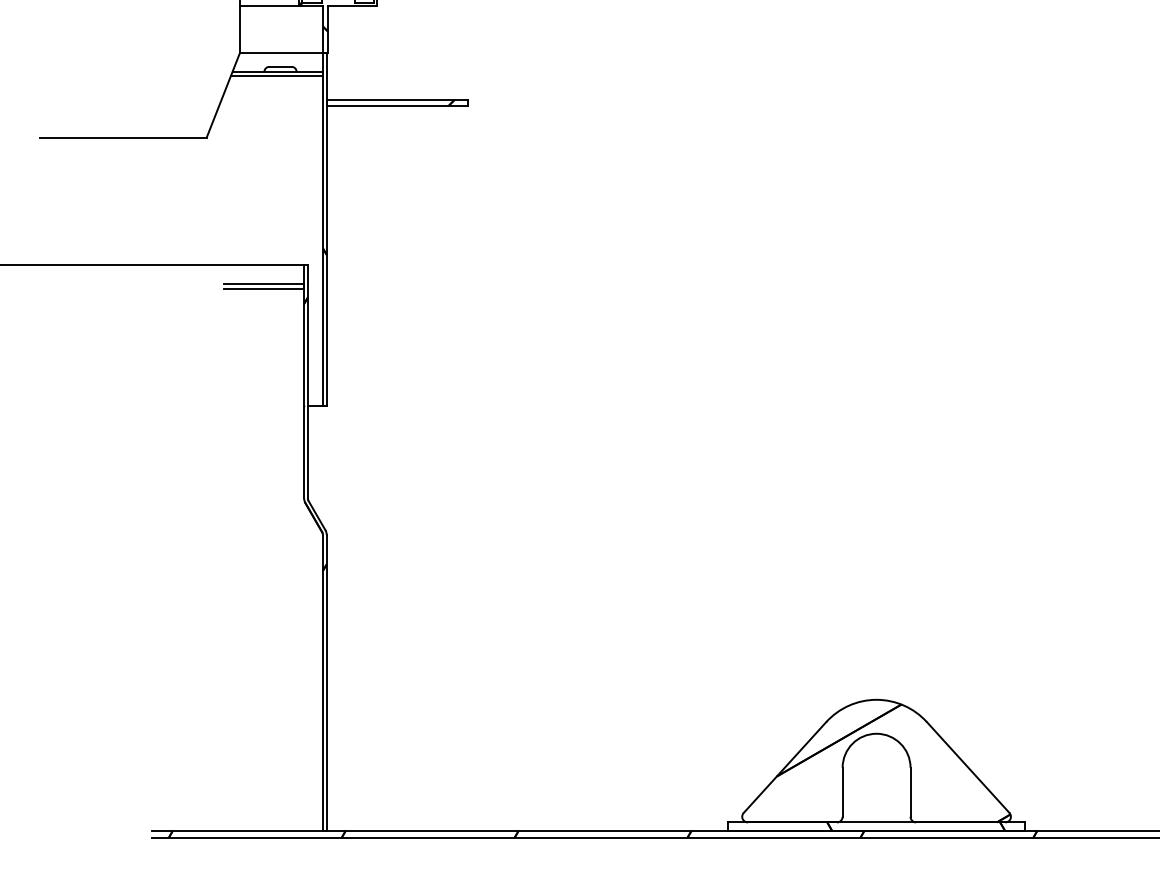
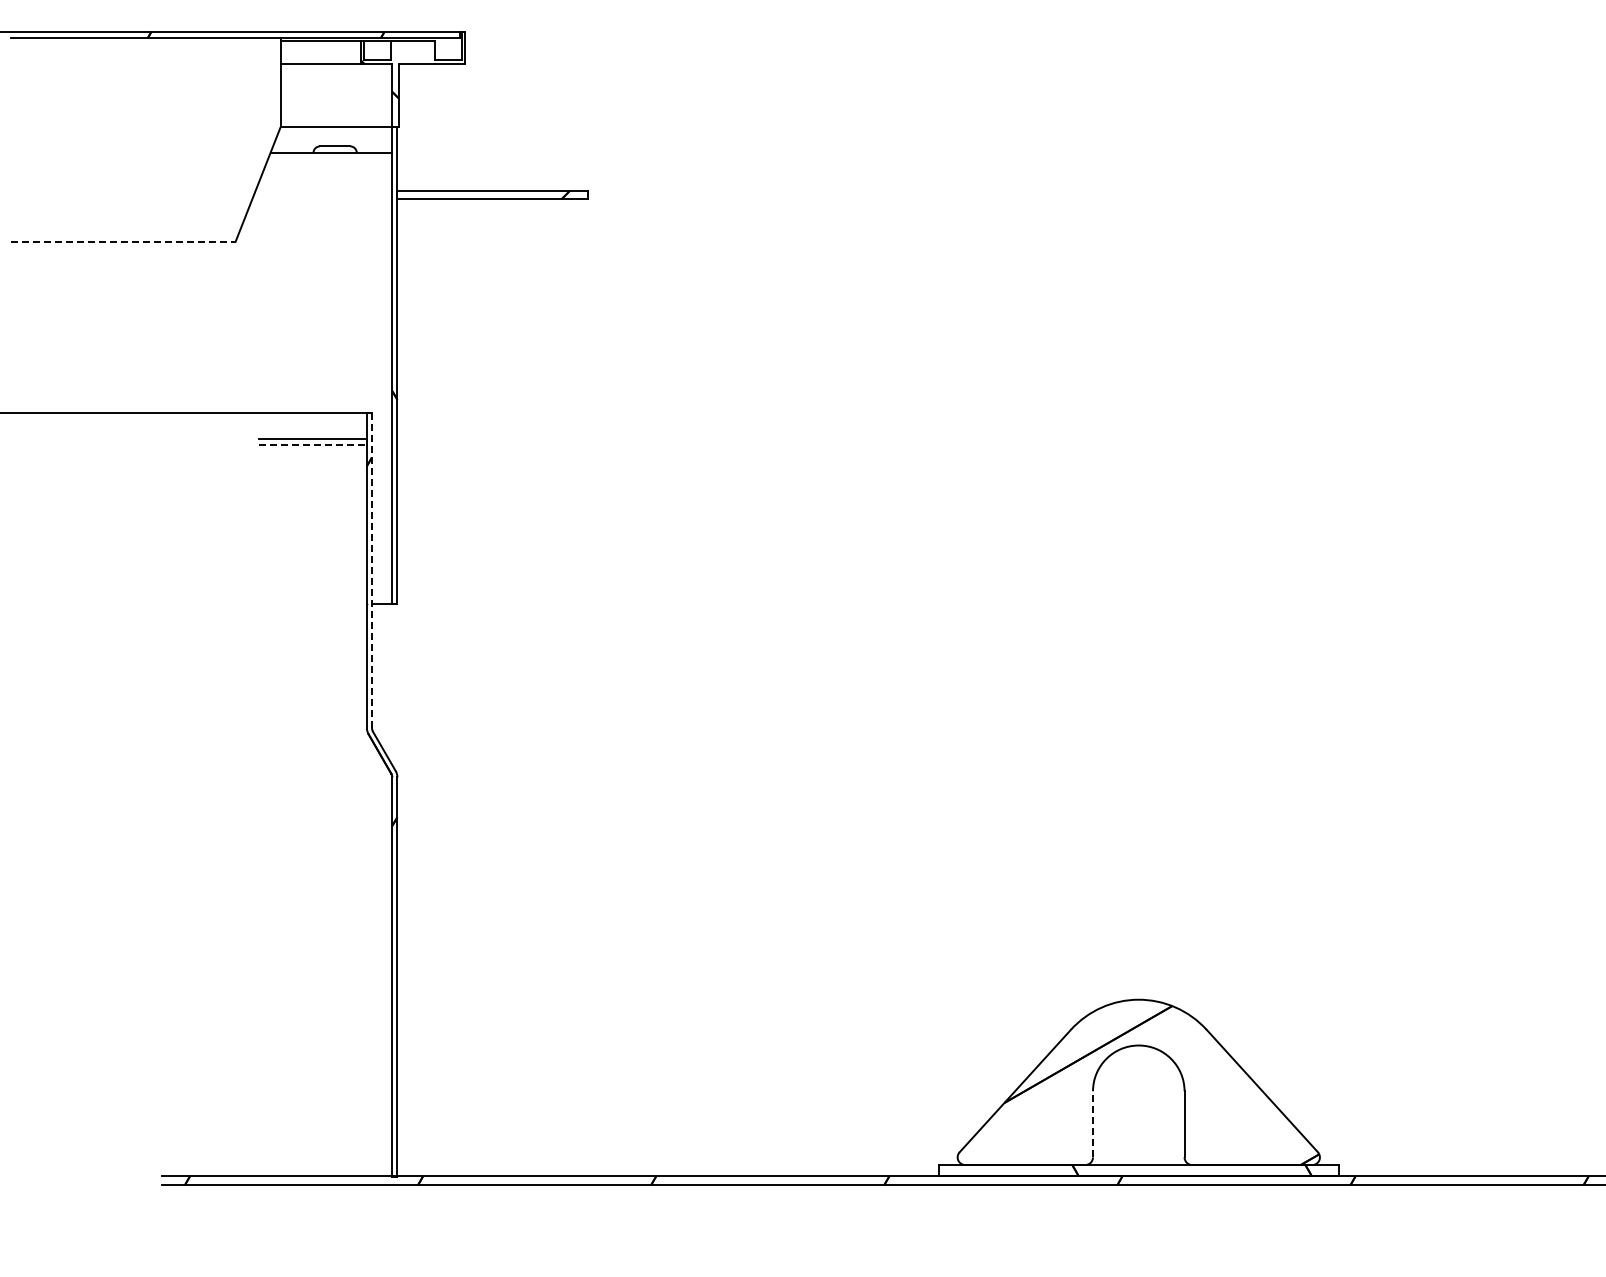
line: (277, 76) -> (330, 159), removed
line: (123, 137) -> (123, 241), solid -> dashed
line: (264, 288) -> (313, 445), solid -> dashed
line: (308, 381) -> (372, 570), solid -> dashed
line: (842, 791) -> (1093, 1123), solid -> dashed

